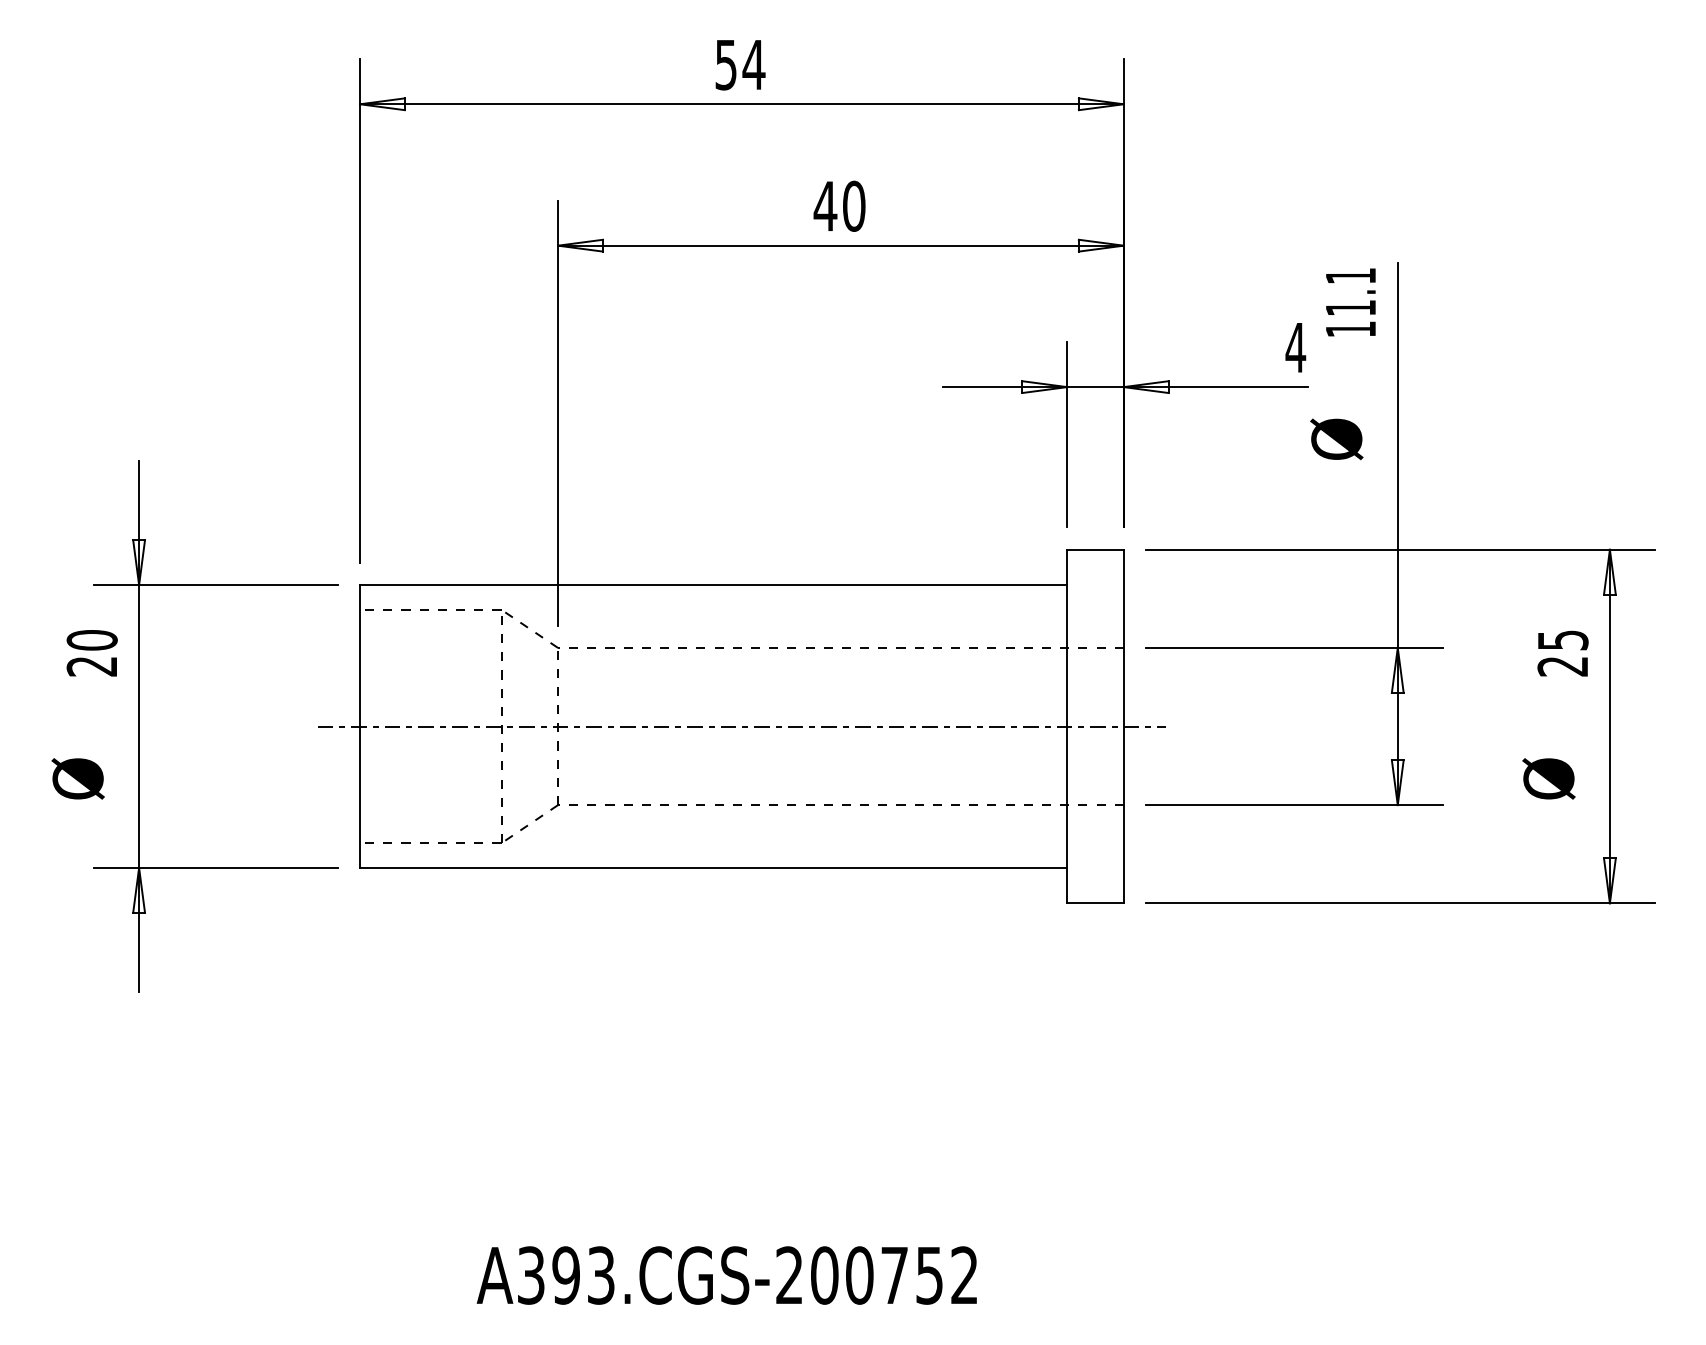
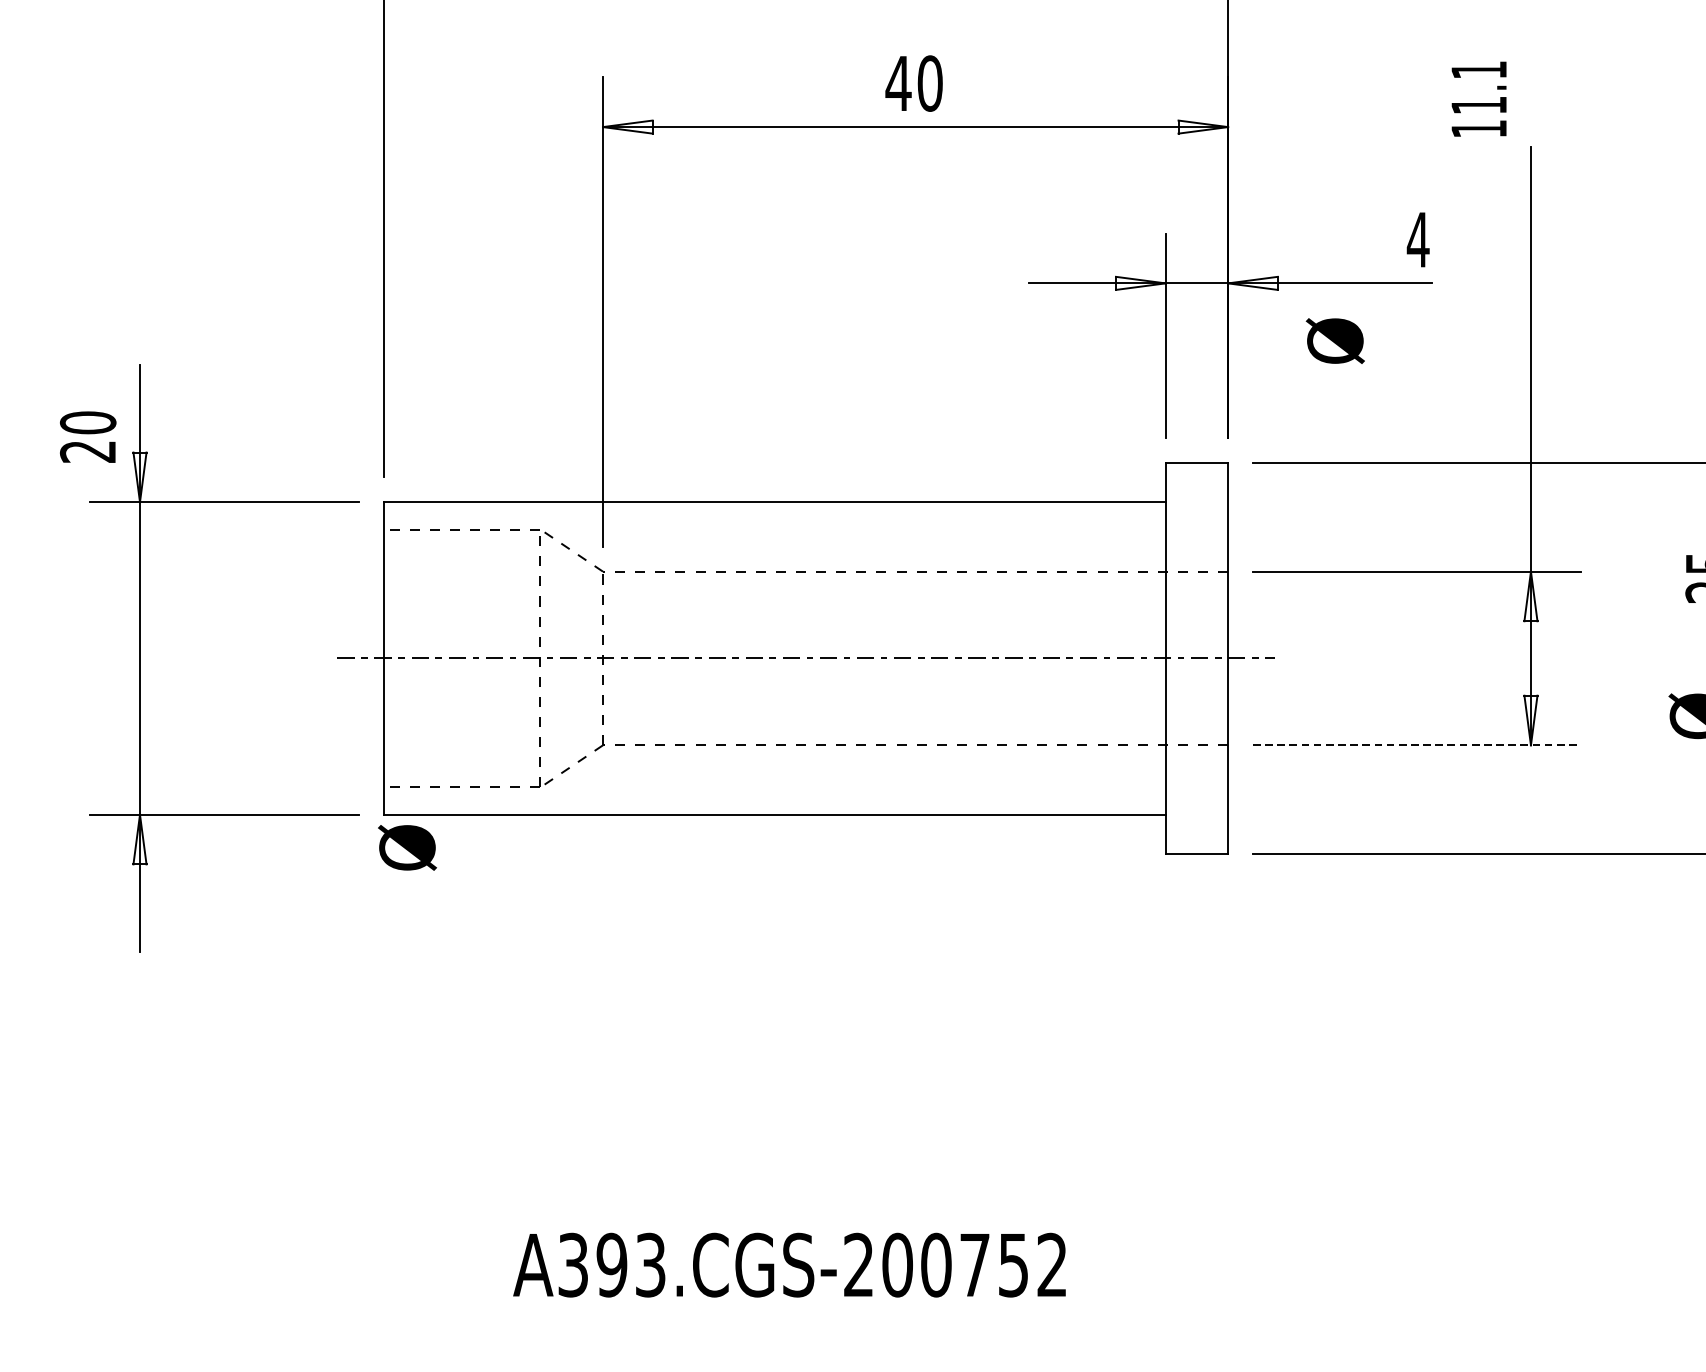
text: (1350, 302) -> (1478, 99), moved
text: (1336, 438) -> (1335, 340), moved
text: (91, 653) -> (87, 437), moved
text: (77, 778) -> (406, 847), moved
line: (1294, 805) -> (1416, 745), solid -> dashed

